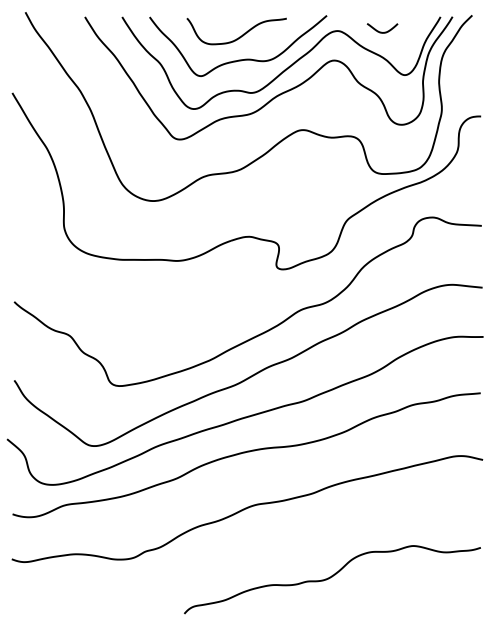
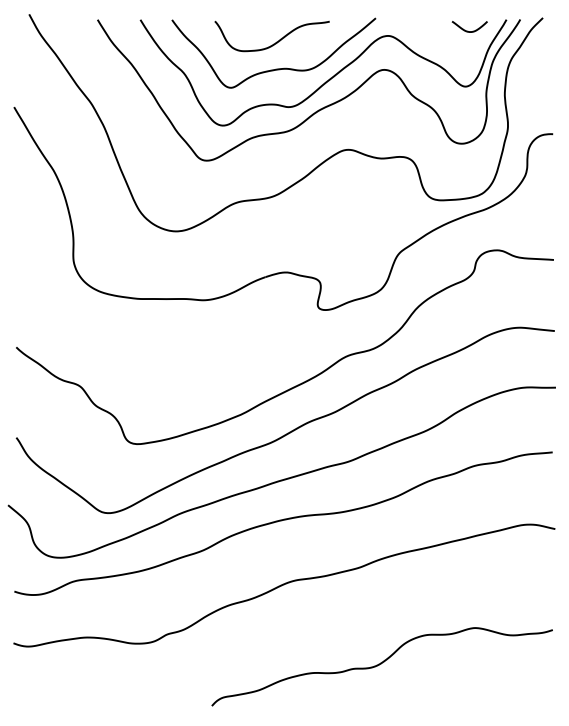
curve: (380, 31) -> (467, 30), moved

